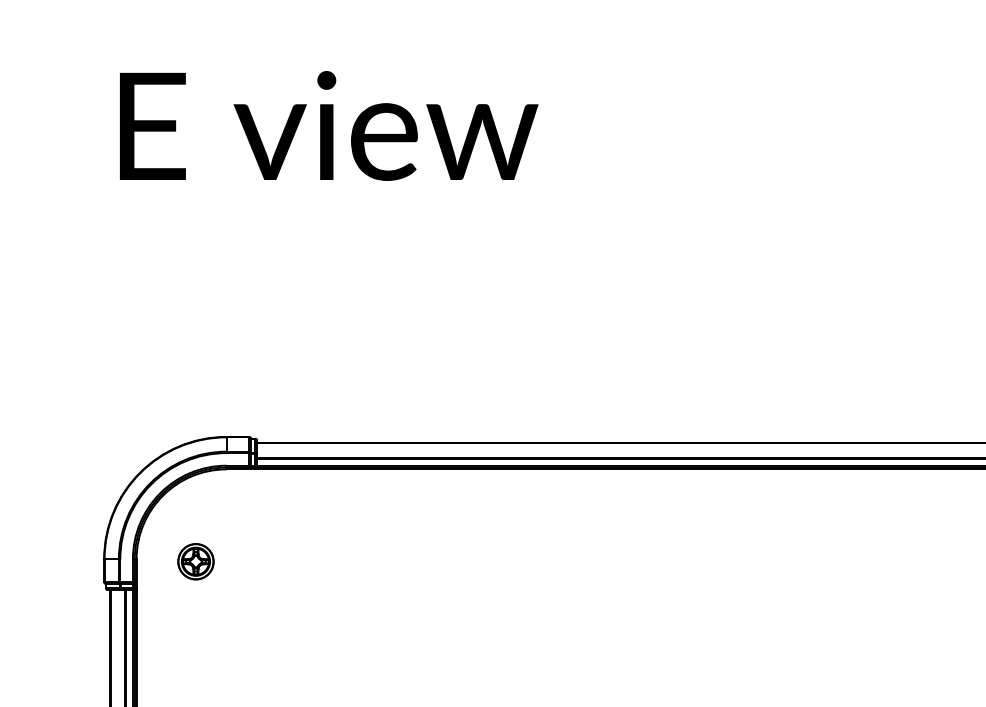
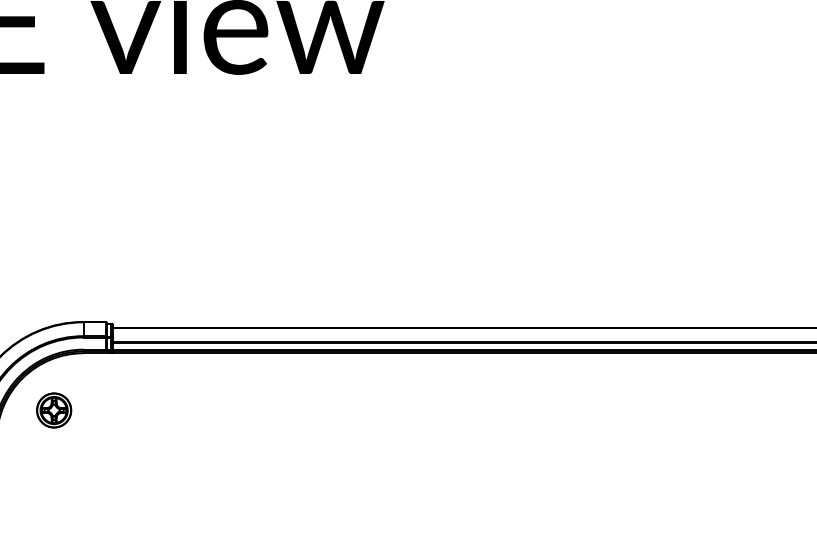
part: (195, 561) -> (53, 410), moved

